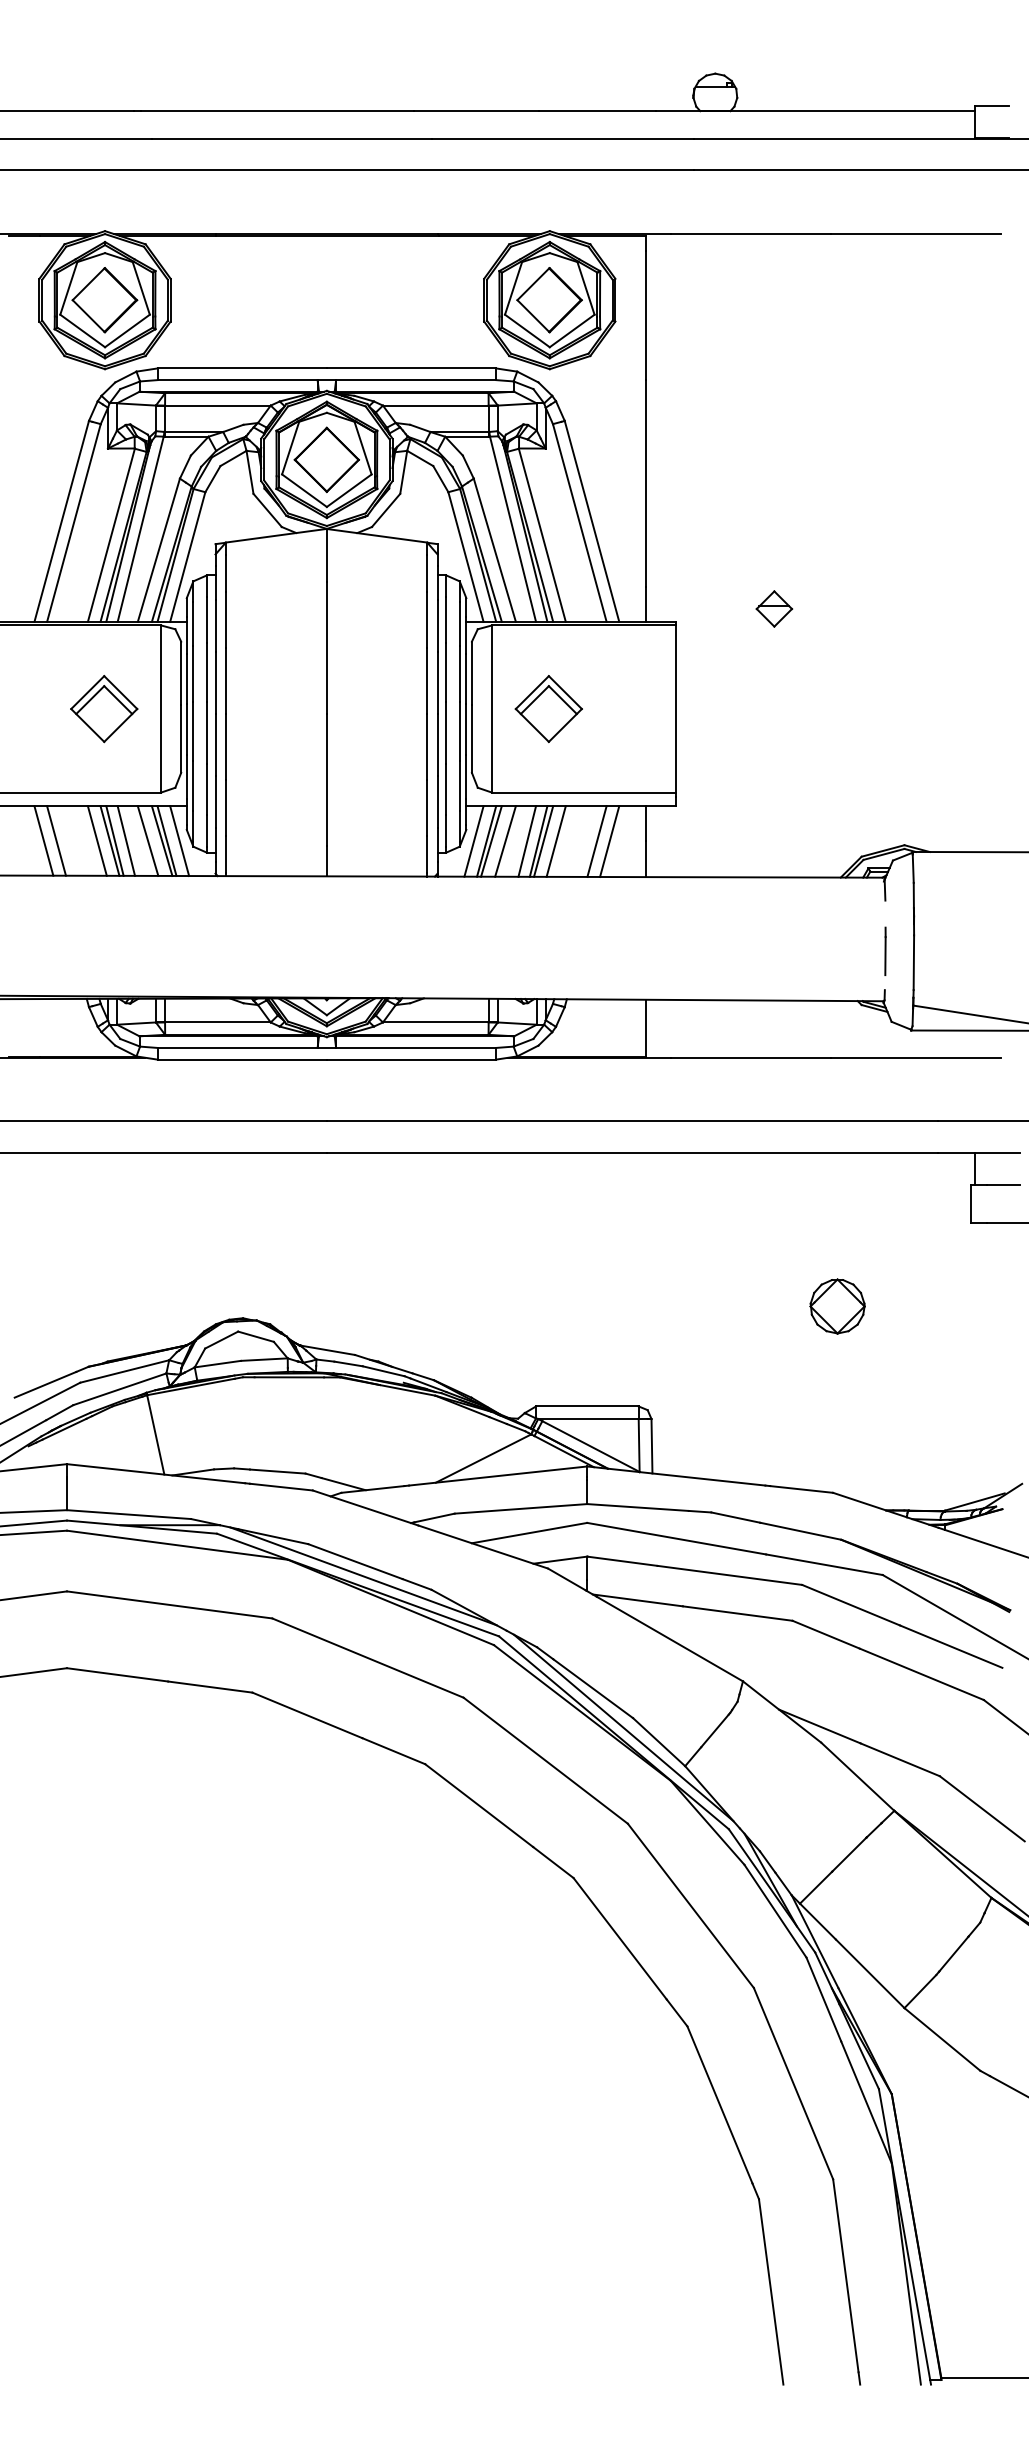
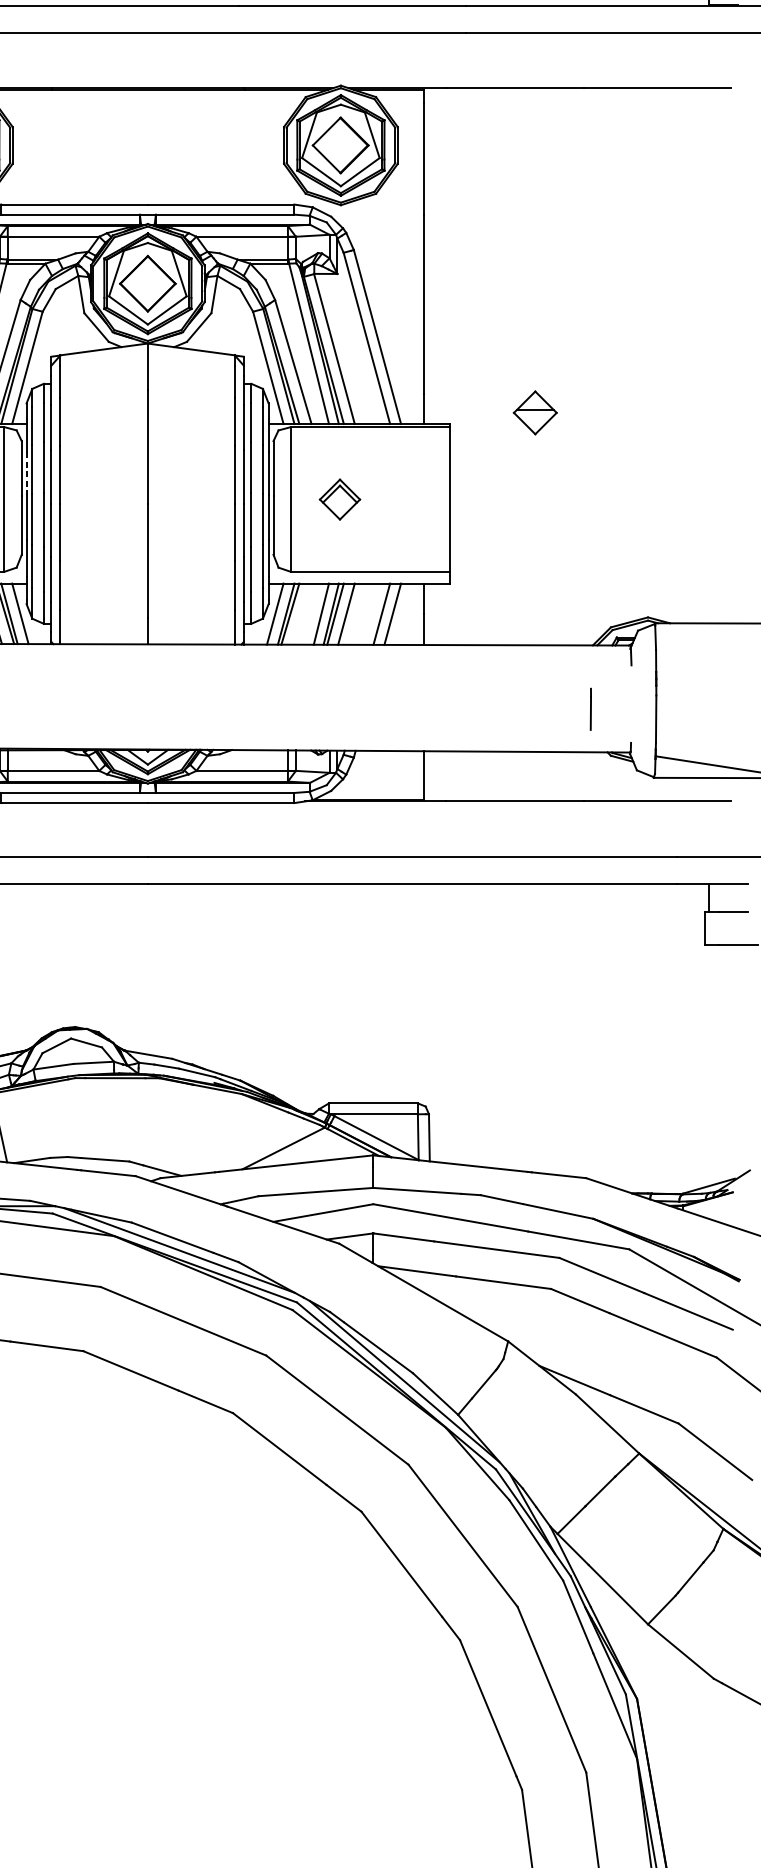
part: (774, 608) -> (535, 412), size x1.4
line: (186, 679) -> (26, 473), solid -> dashed
part: (548, 709) -> (339, 499), size x0.7
line: (505, 841) -> (302, 614), removed
line: (885, 950) -> (590, 708), moved
part: (837, 1306) -> (590, 1016), removed

